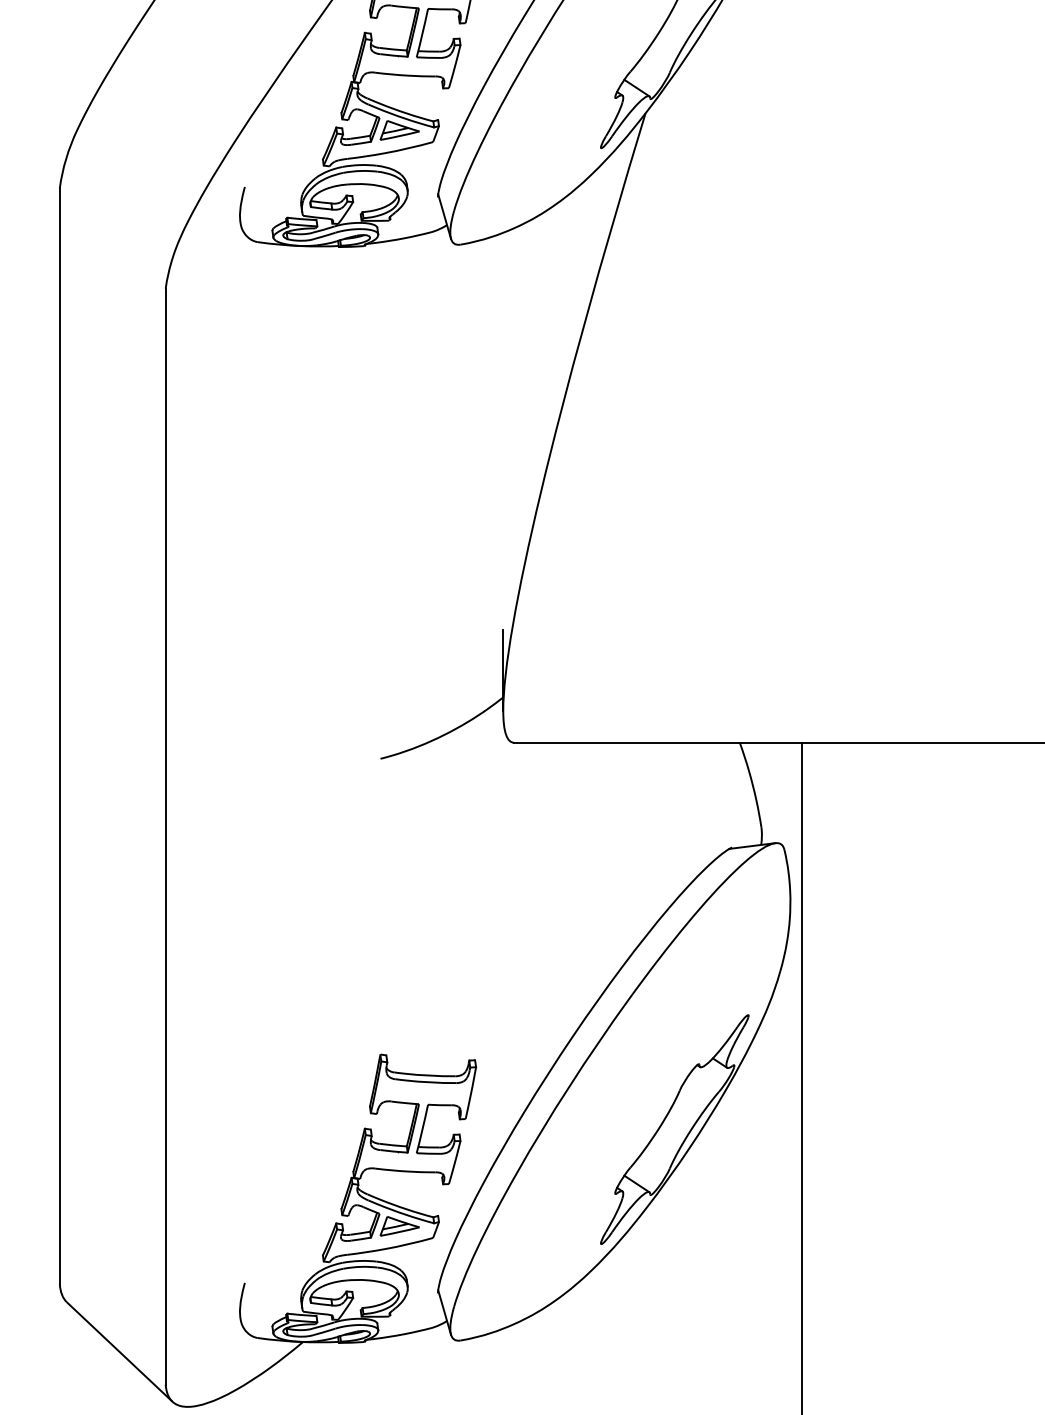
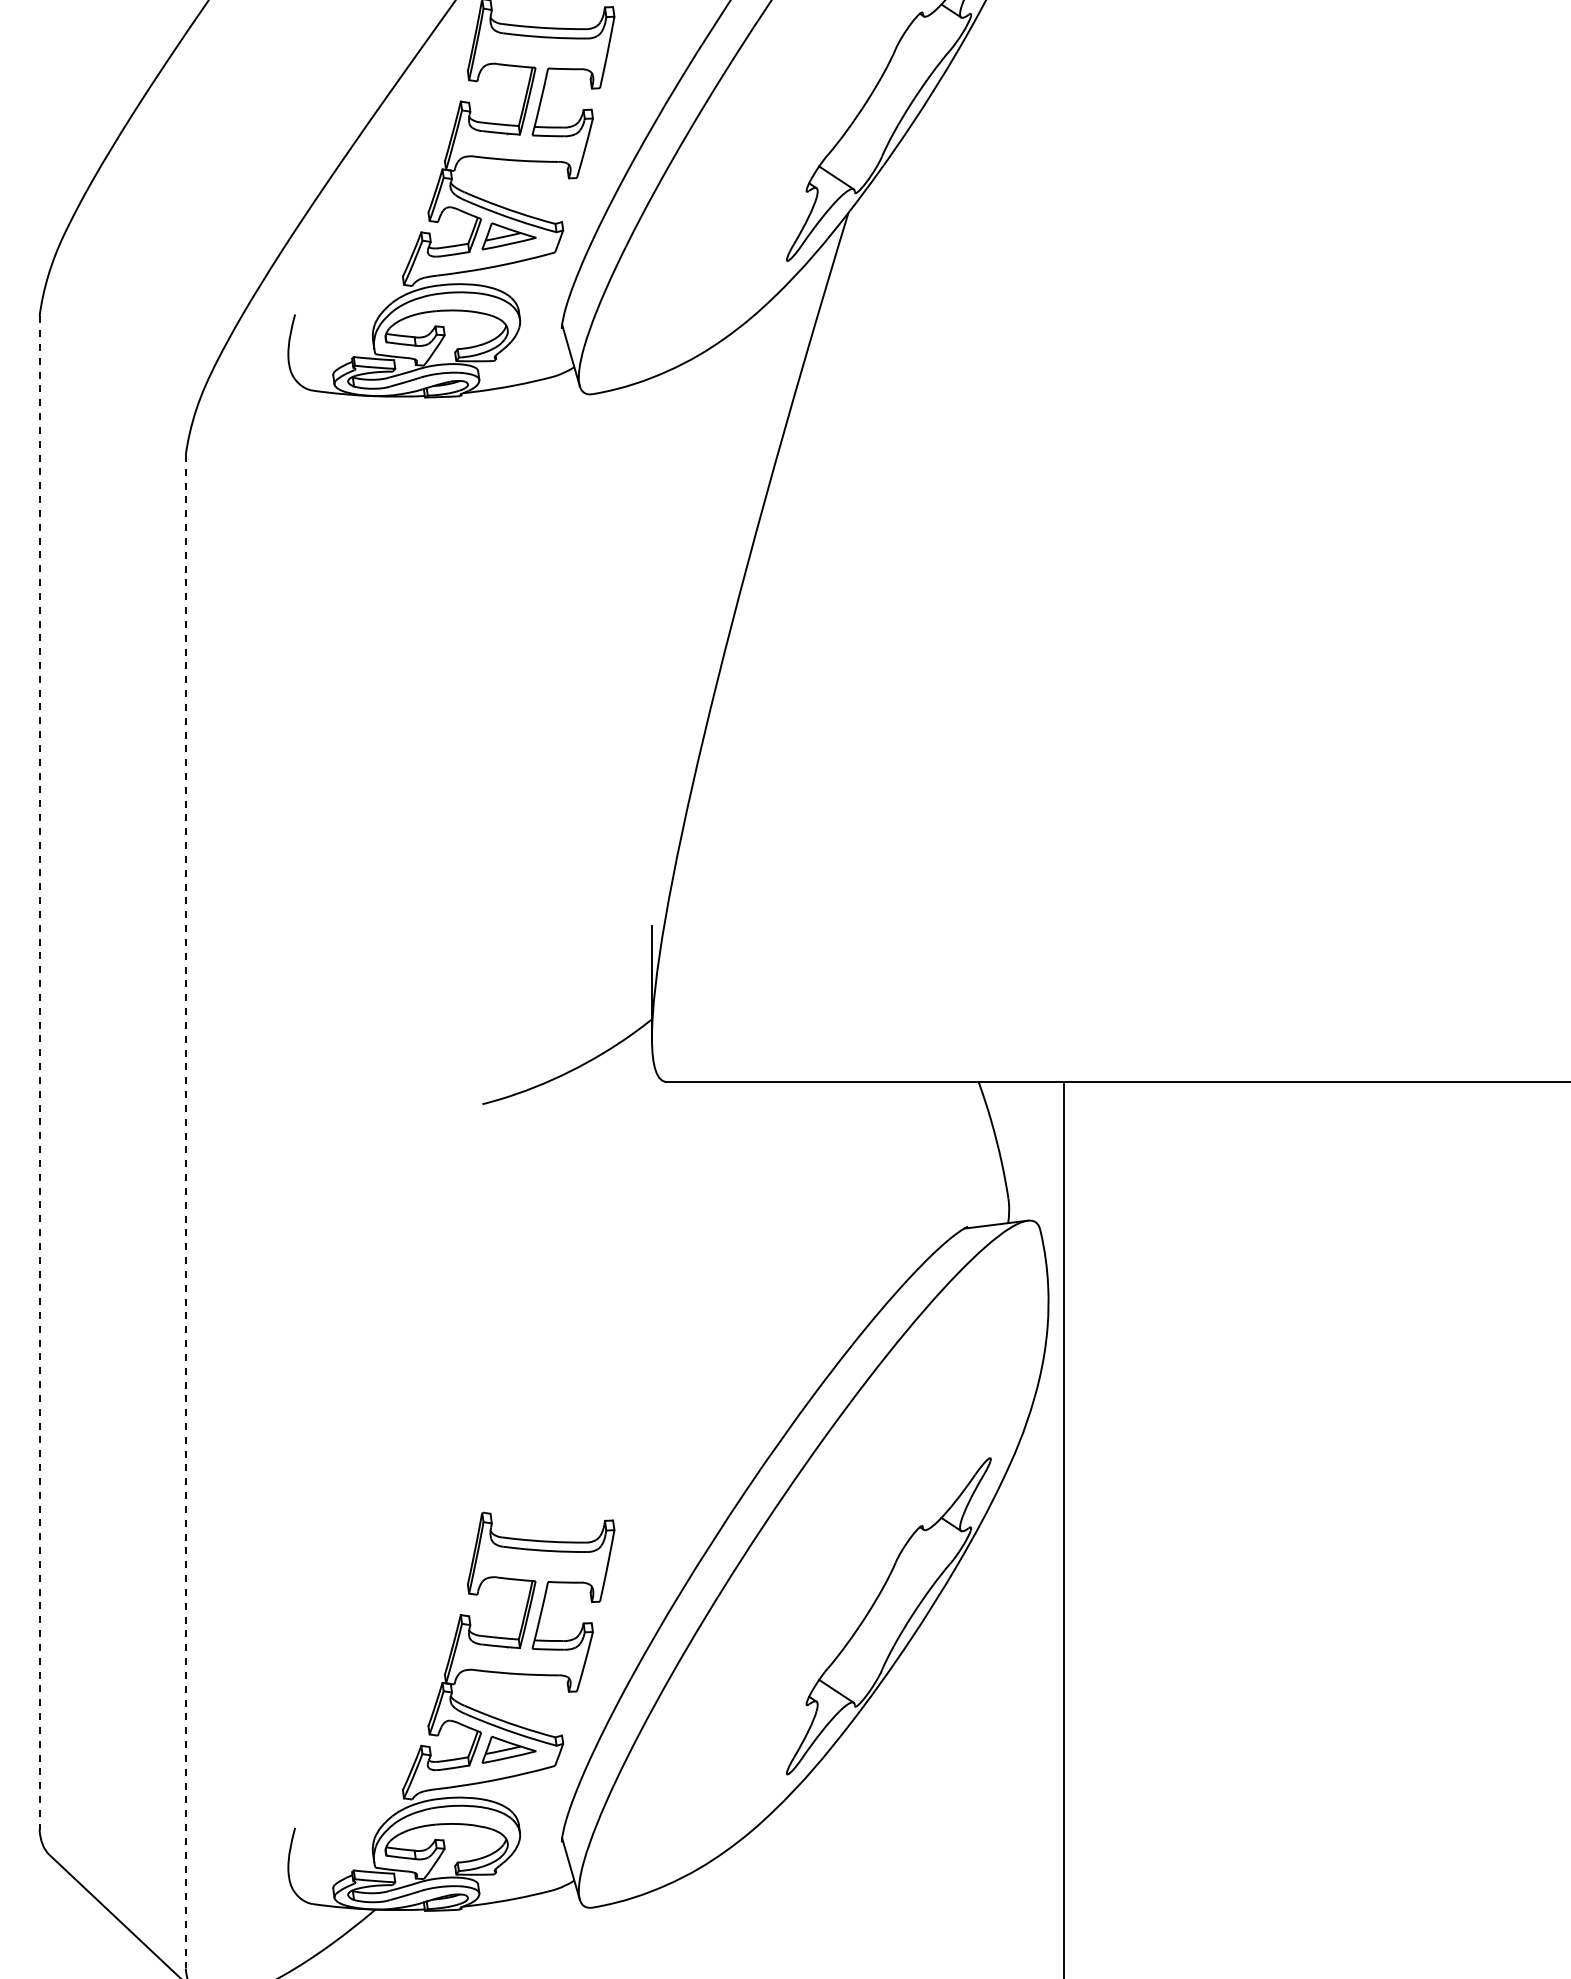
line: (59, 736) -> (39, 1073), solid -> dashed
line: (165, 836) -> (185, 1211), solid -> dashed

